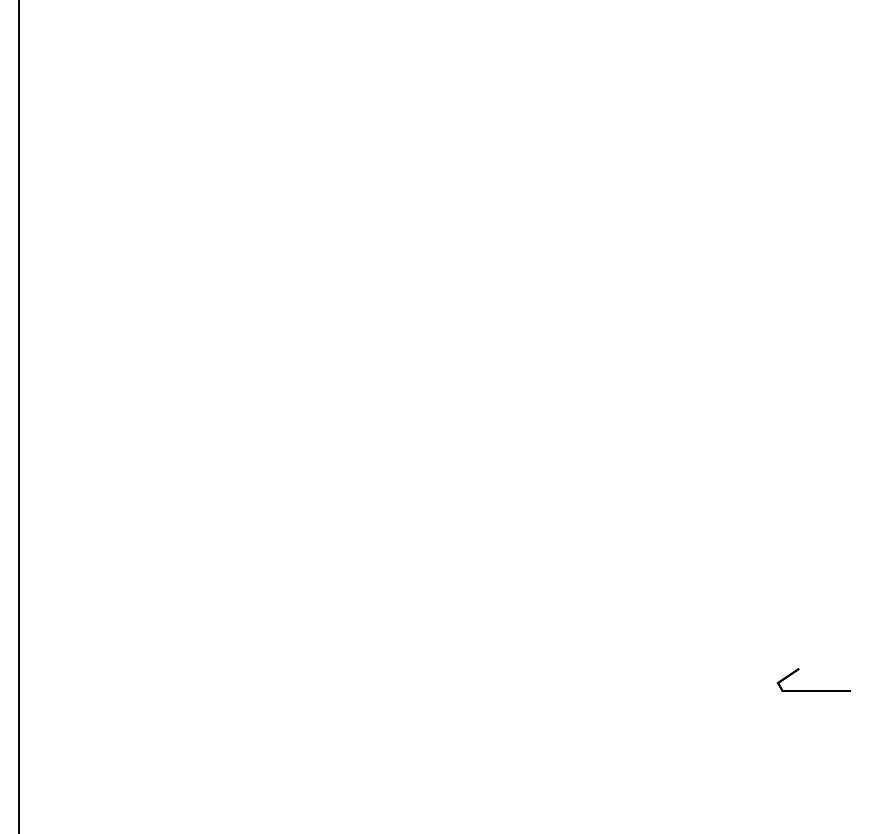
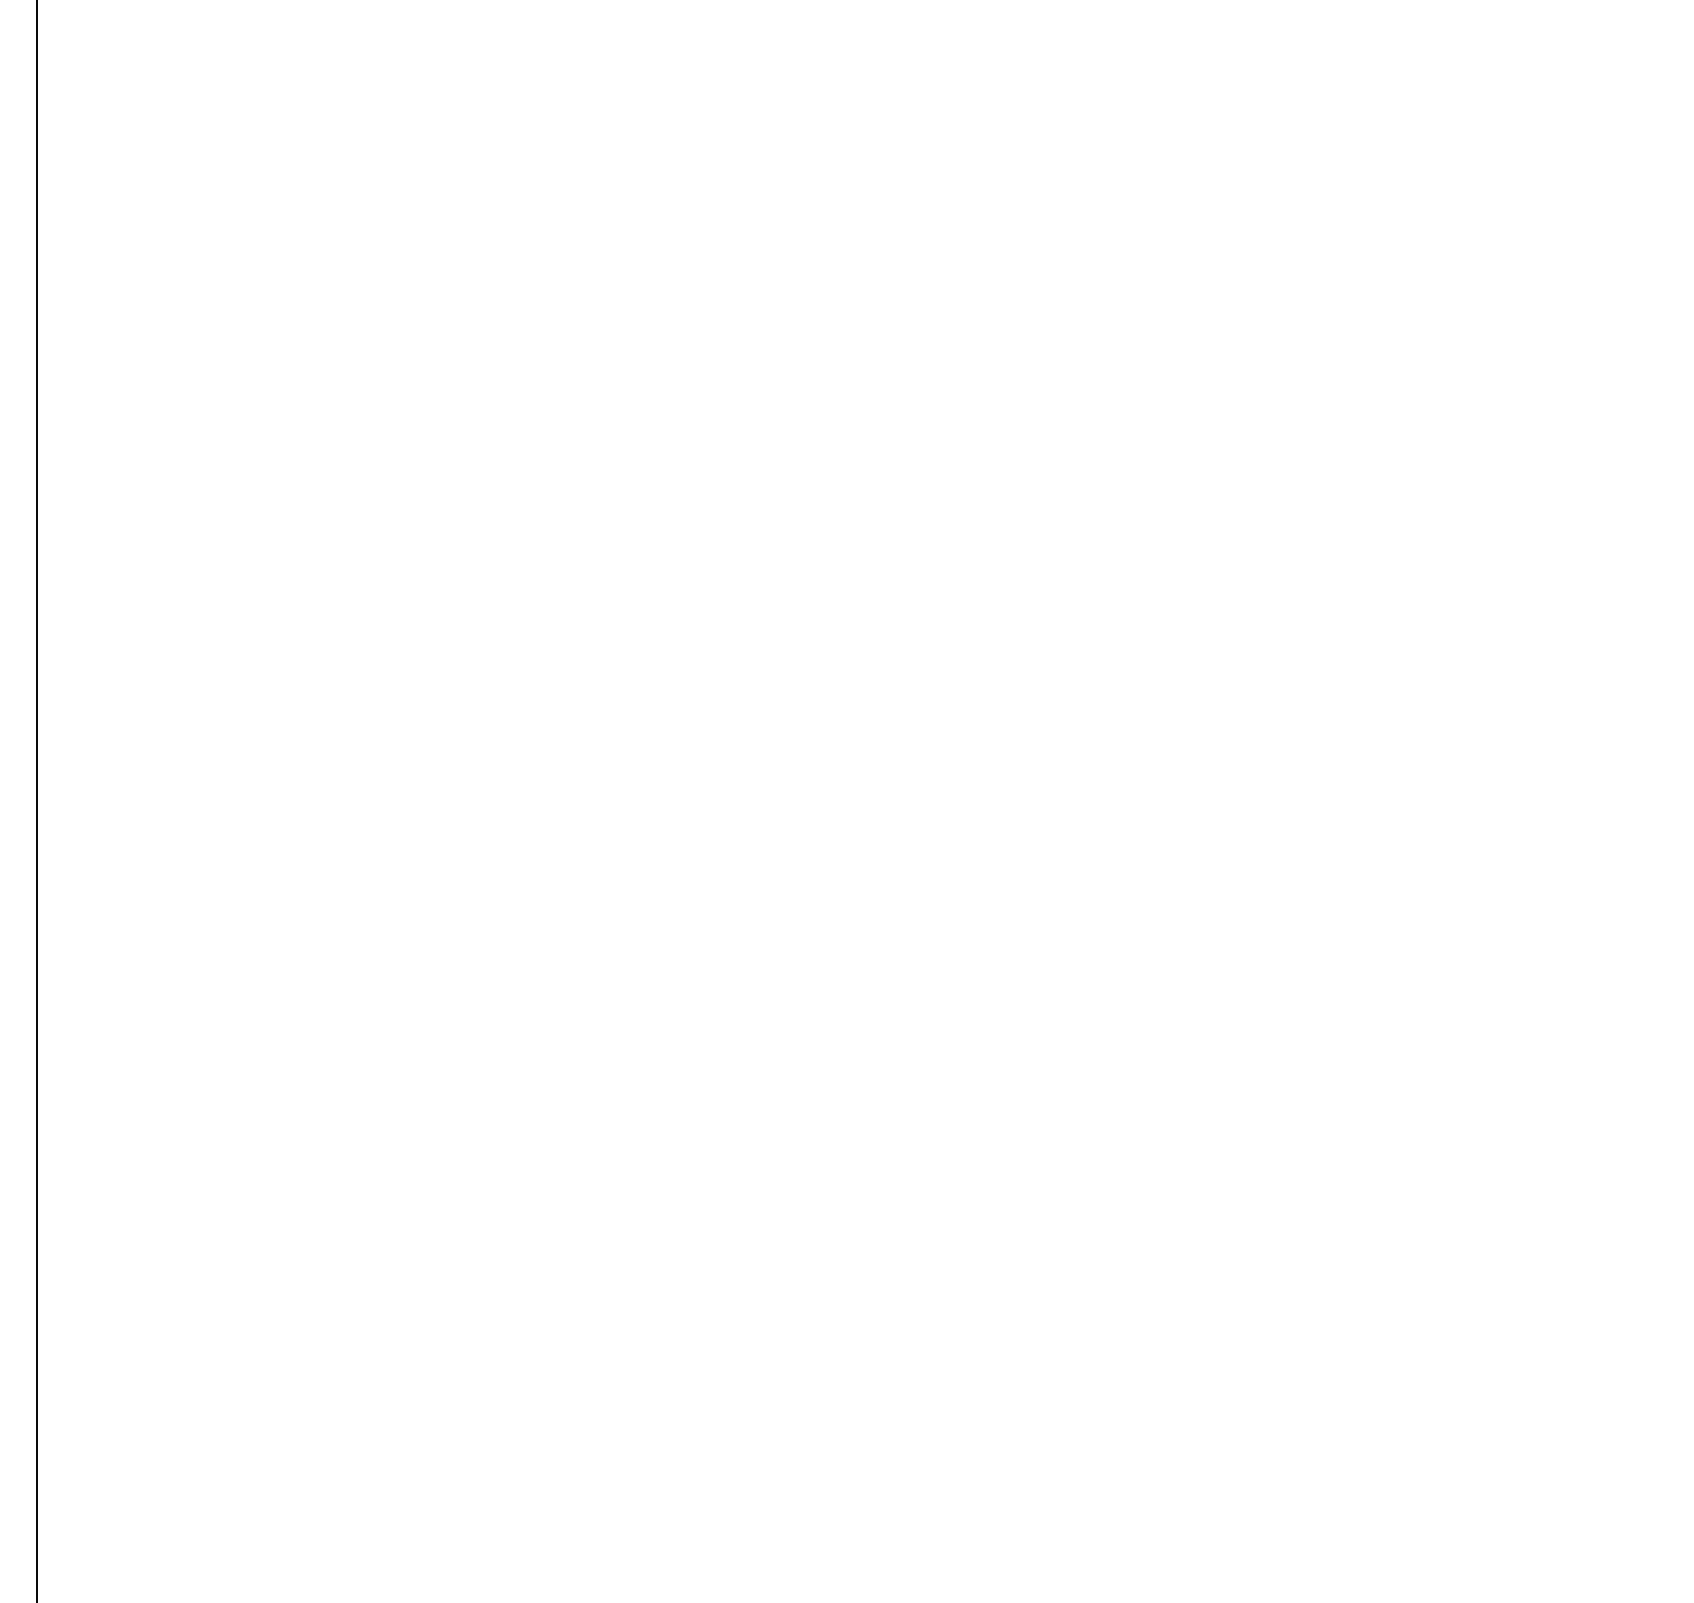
part: (813, 690) -> (1564, 1327), removed

